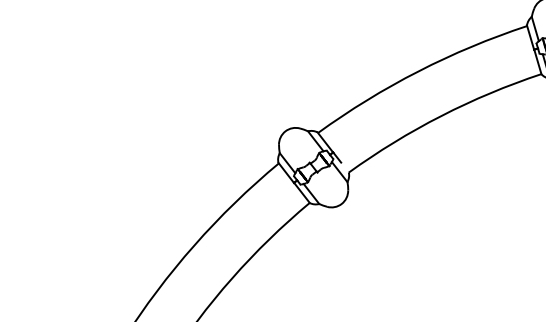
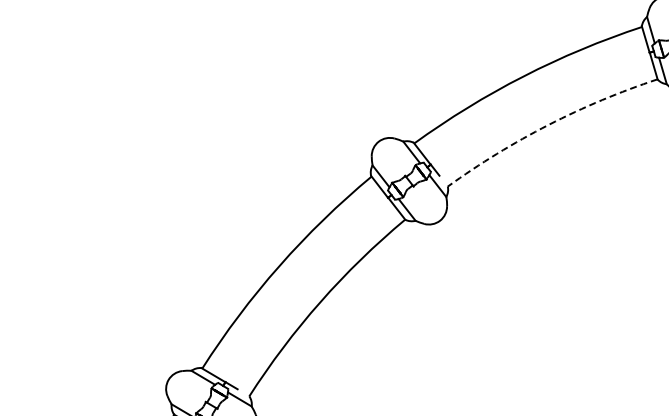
arc: (441, 115) -> (548, 124), solid -> dashed

